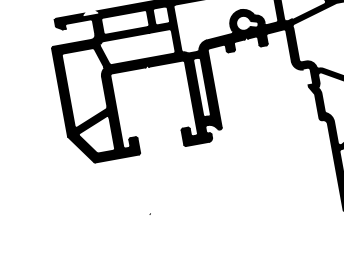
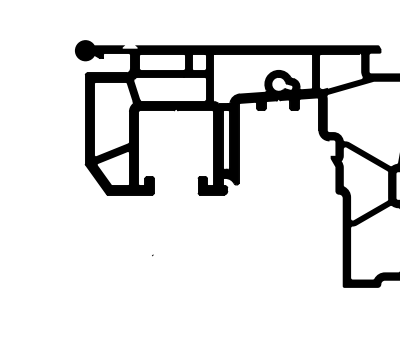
fill: (47, 24) -> (85, 50), added

